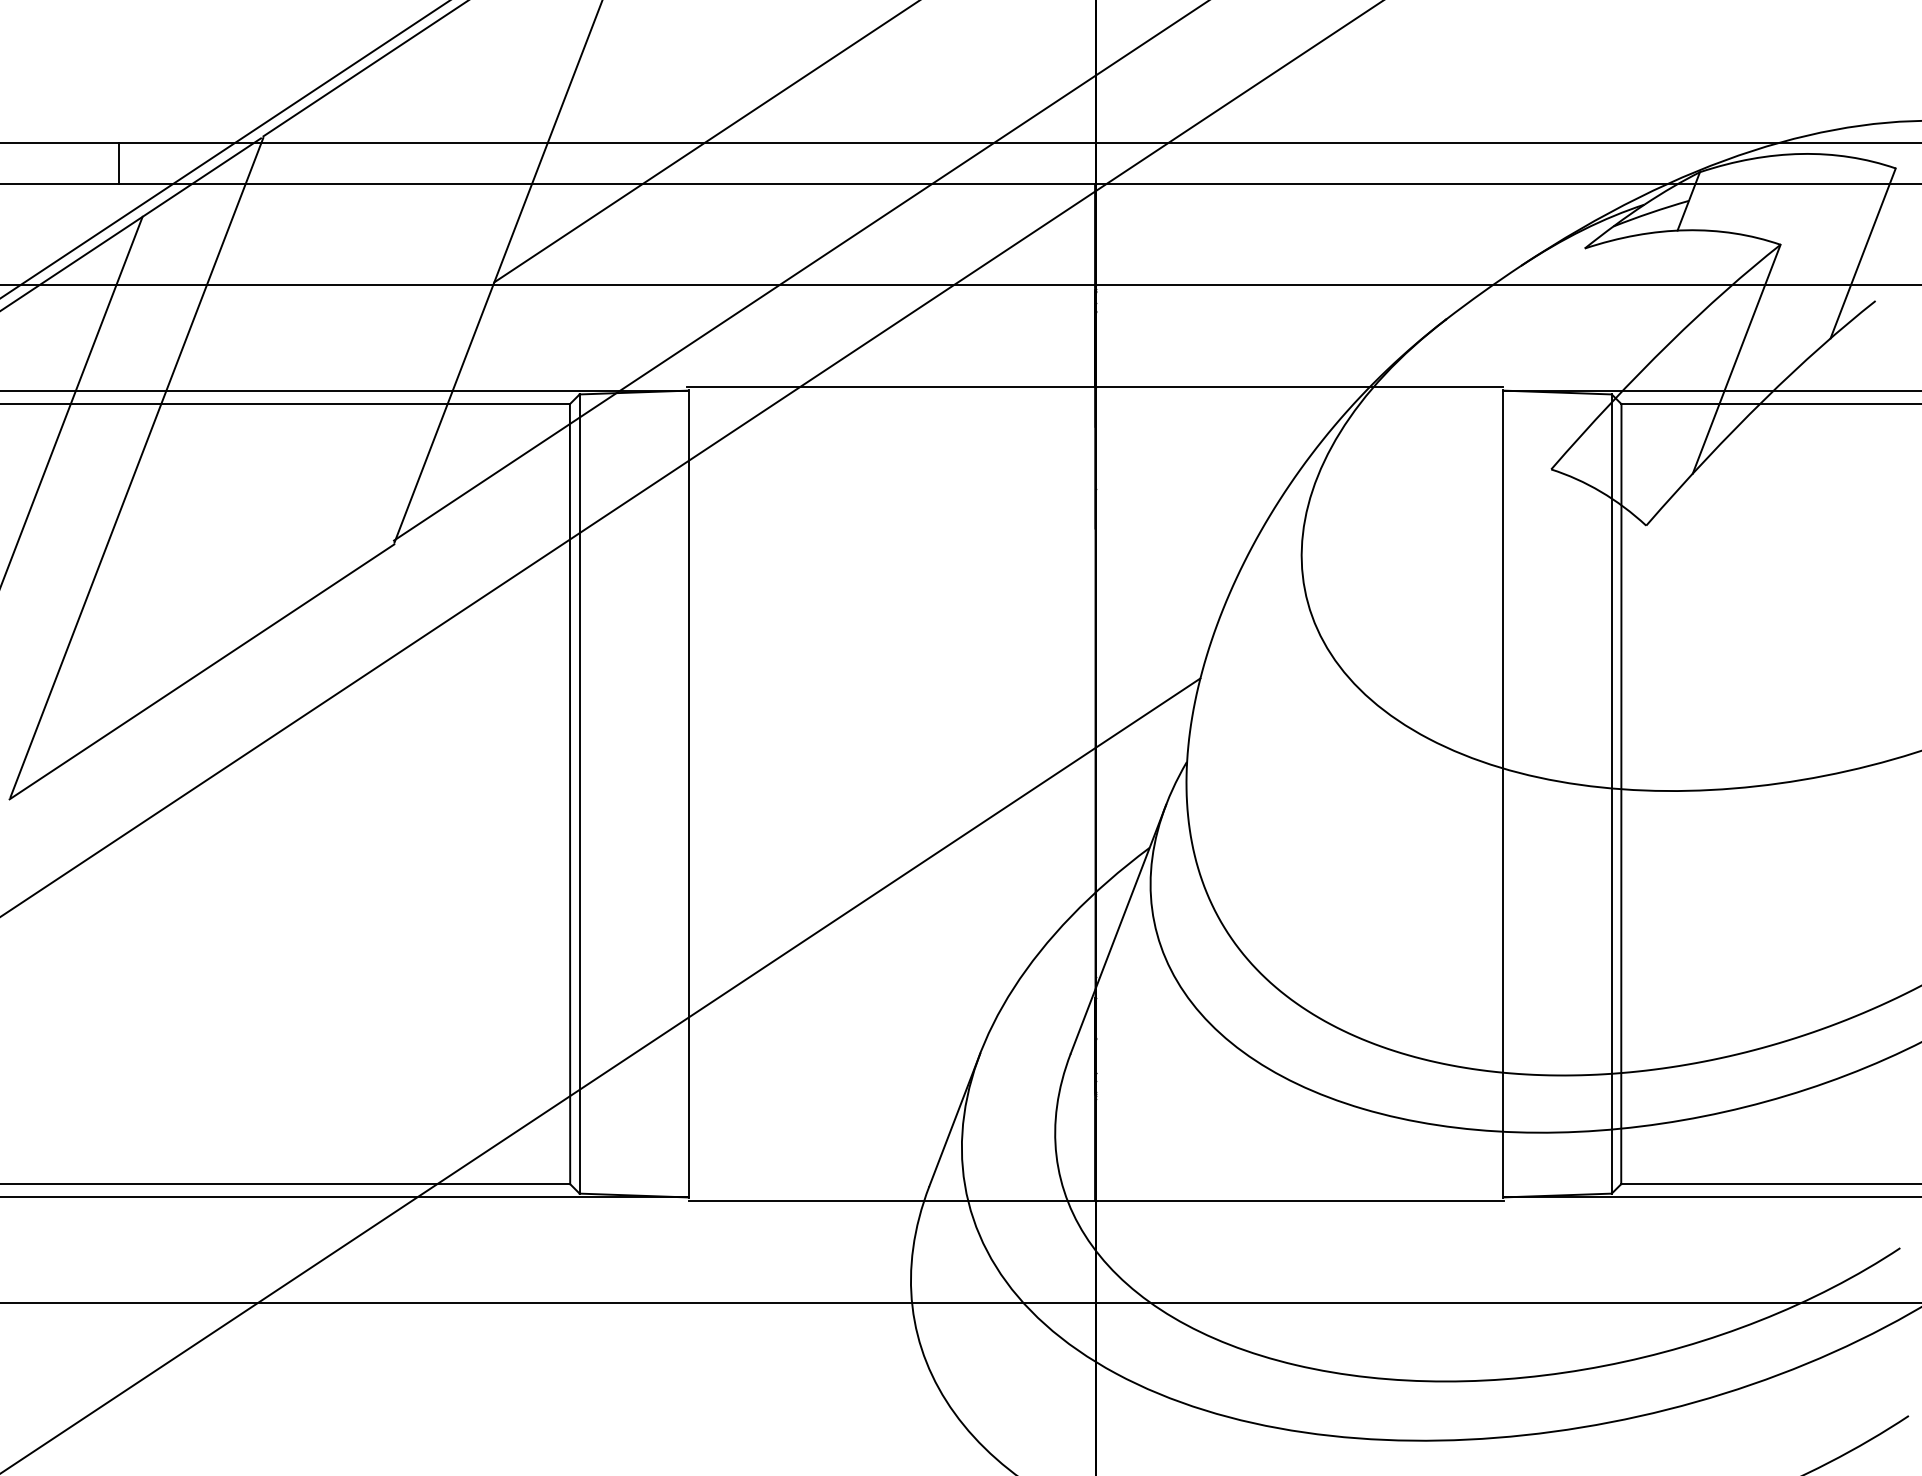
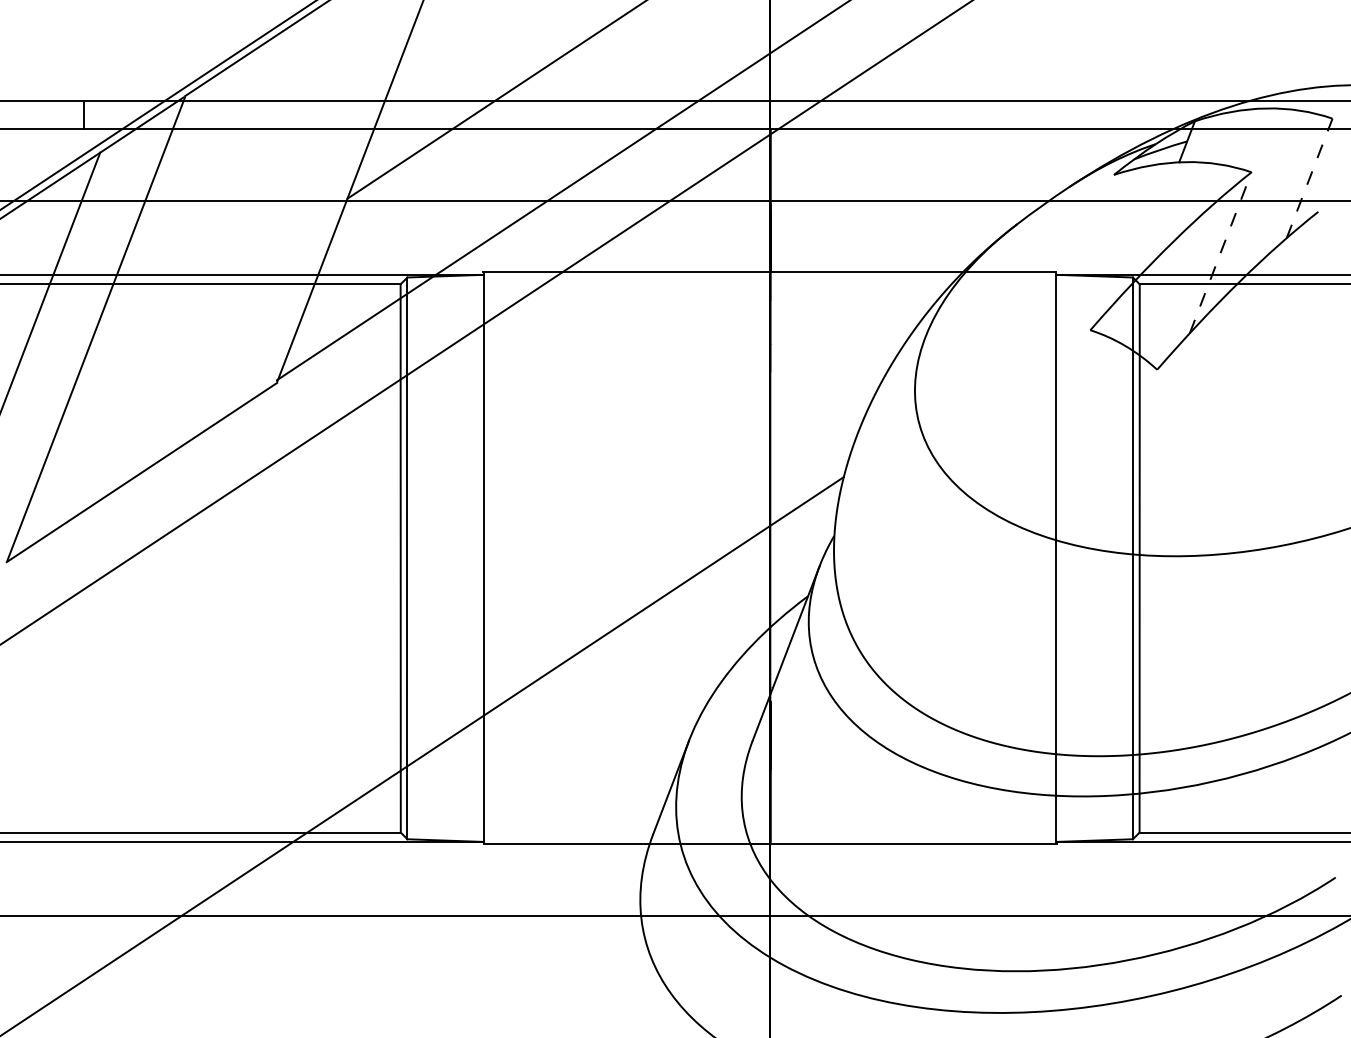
line: (1863, 252) -> (1309, 177), solid -> dashed
line: (1736, 359) -> (1220, 252), solid -> dashed

